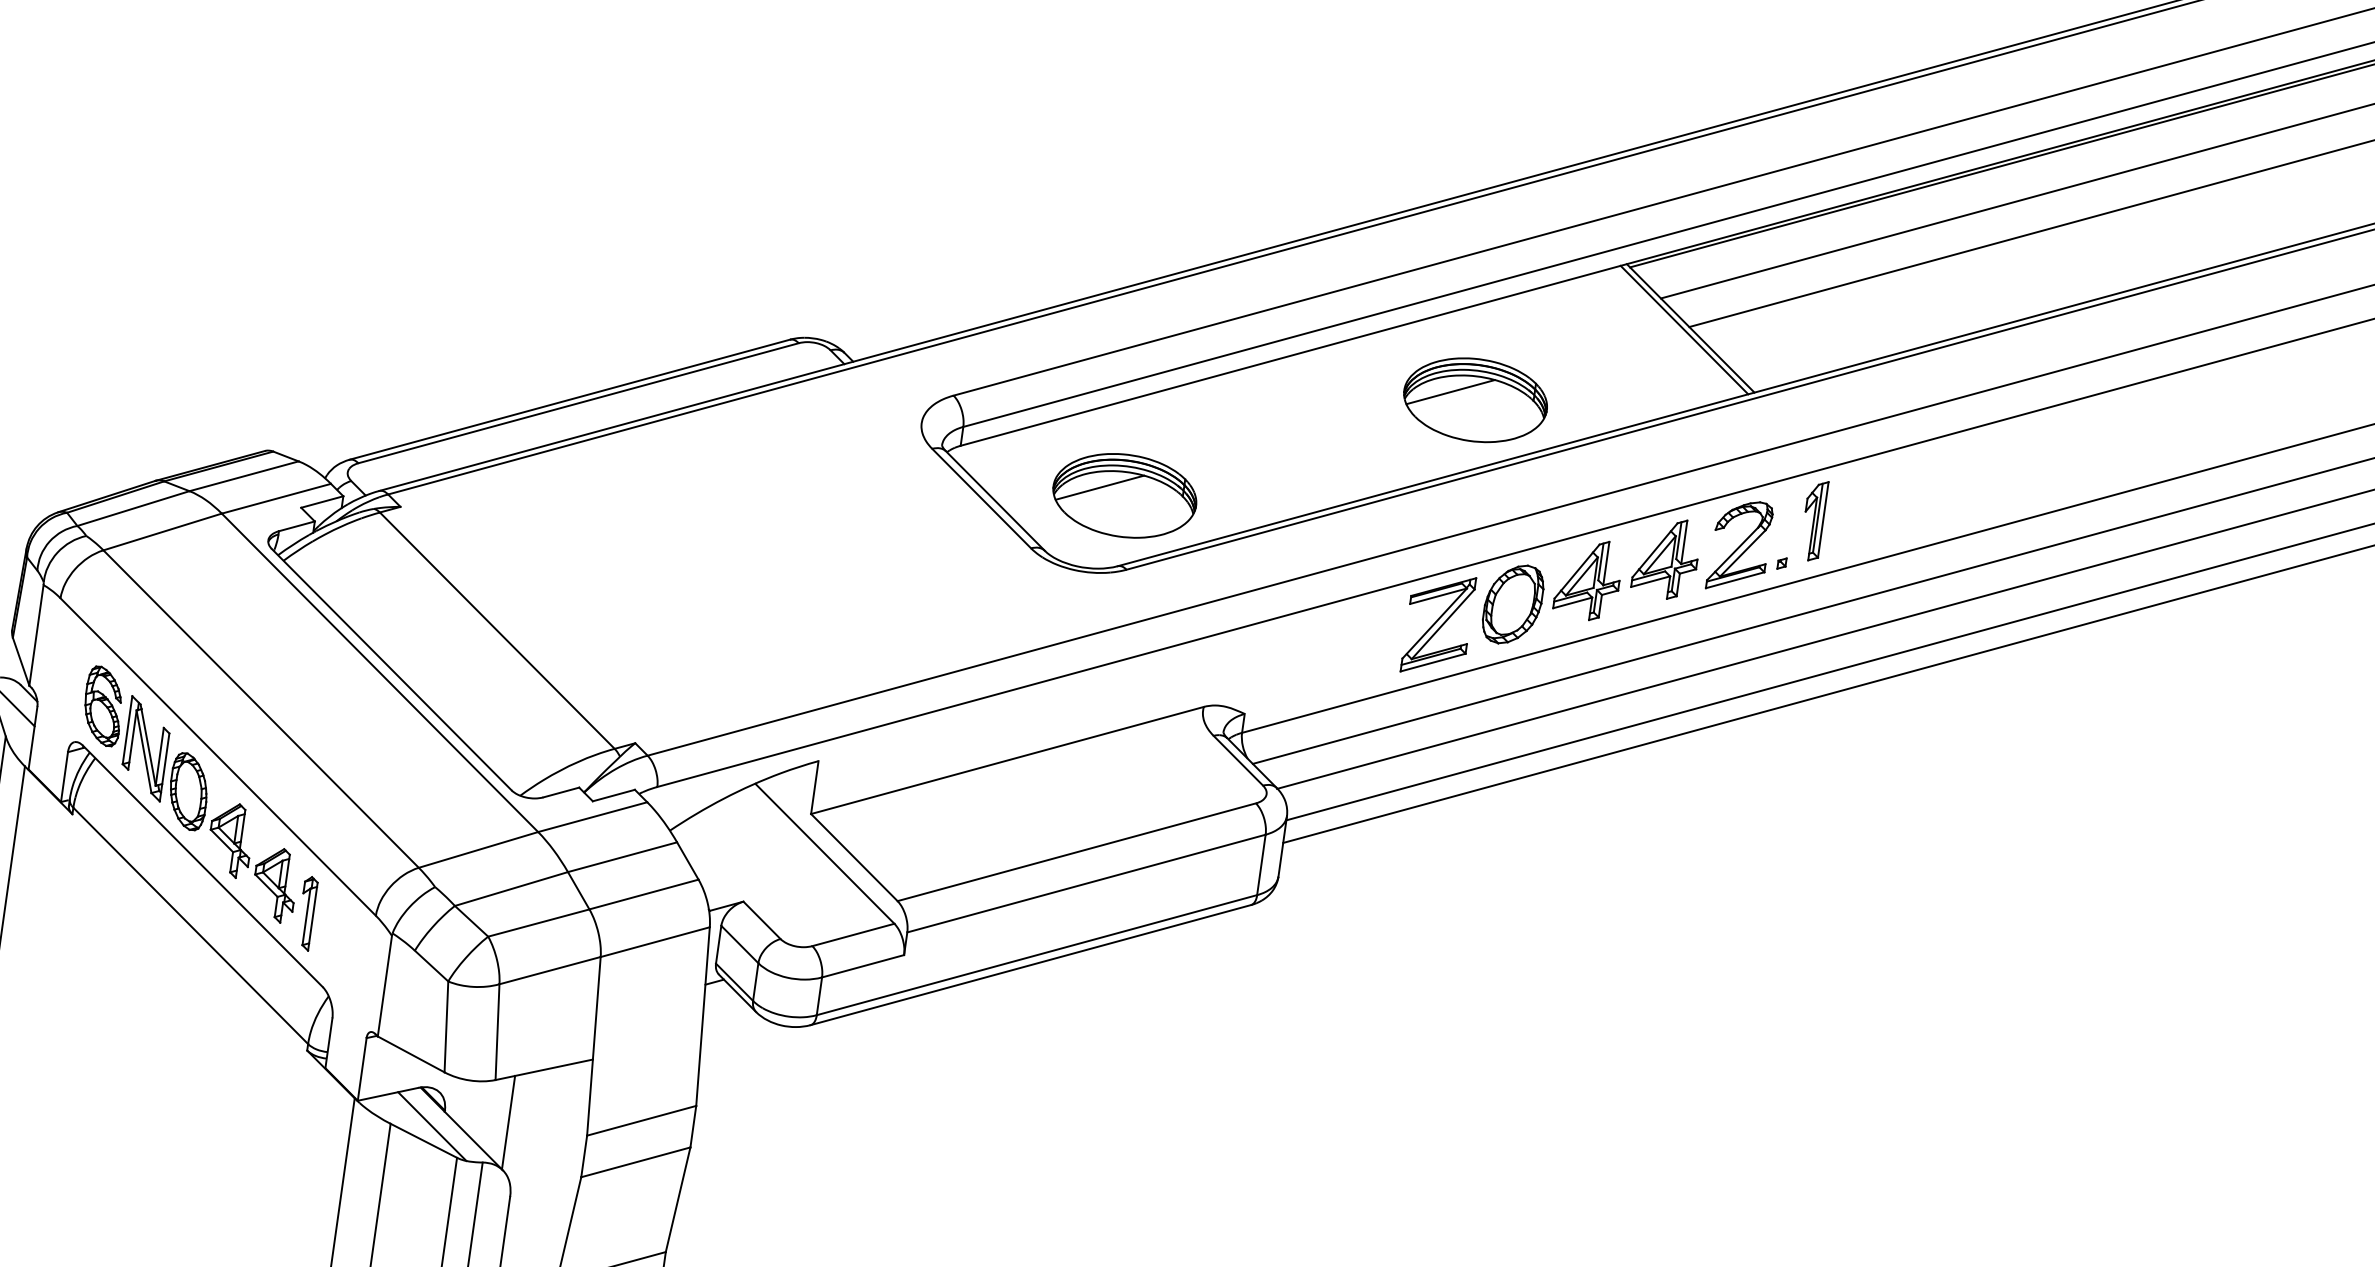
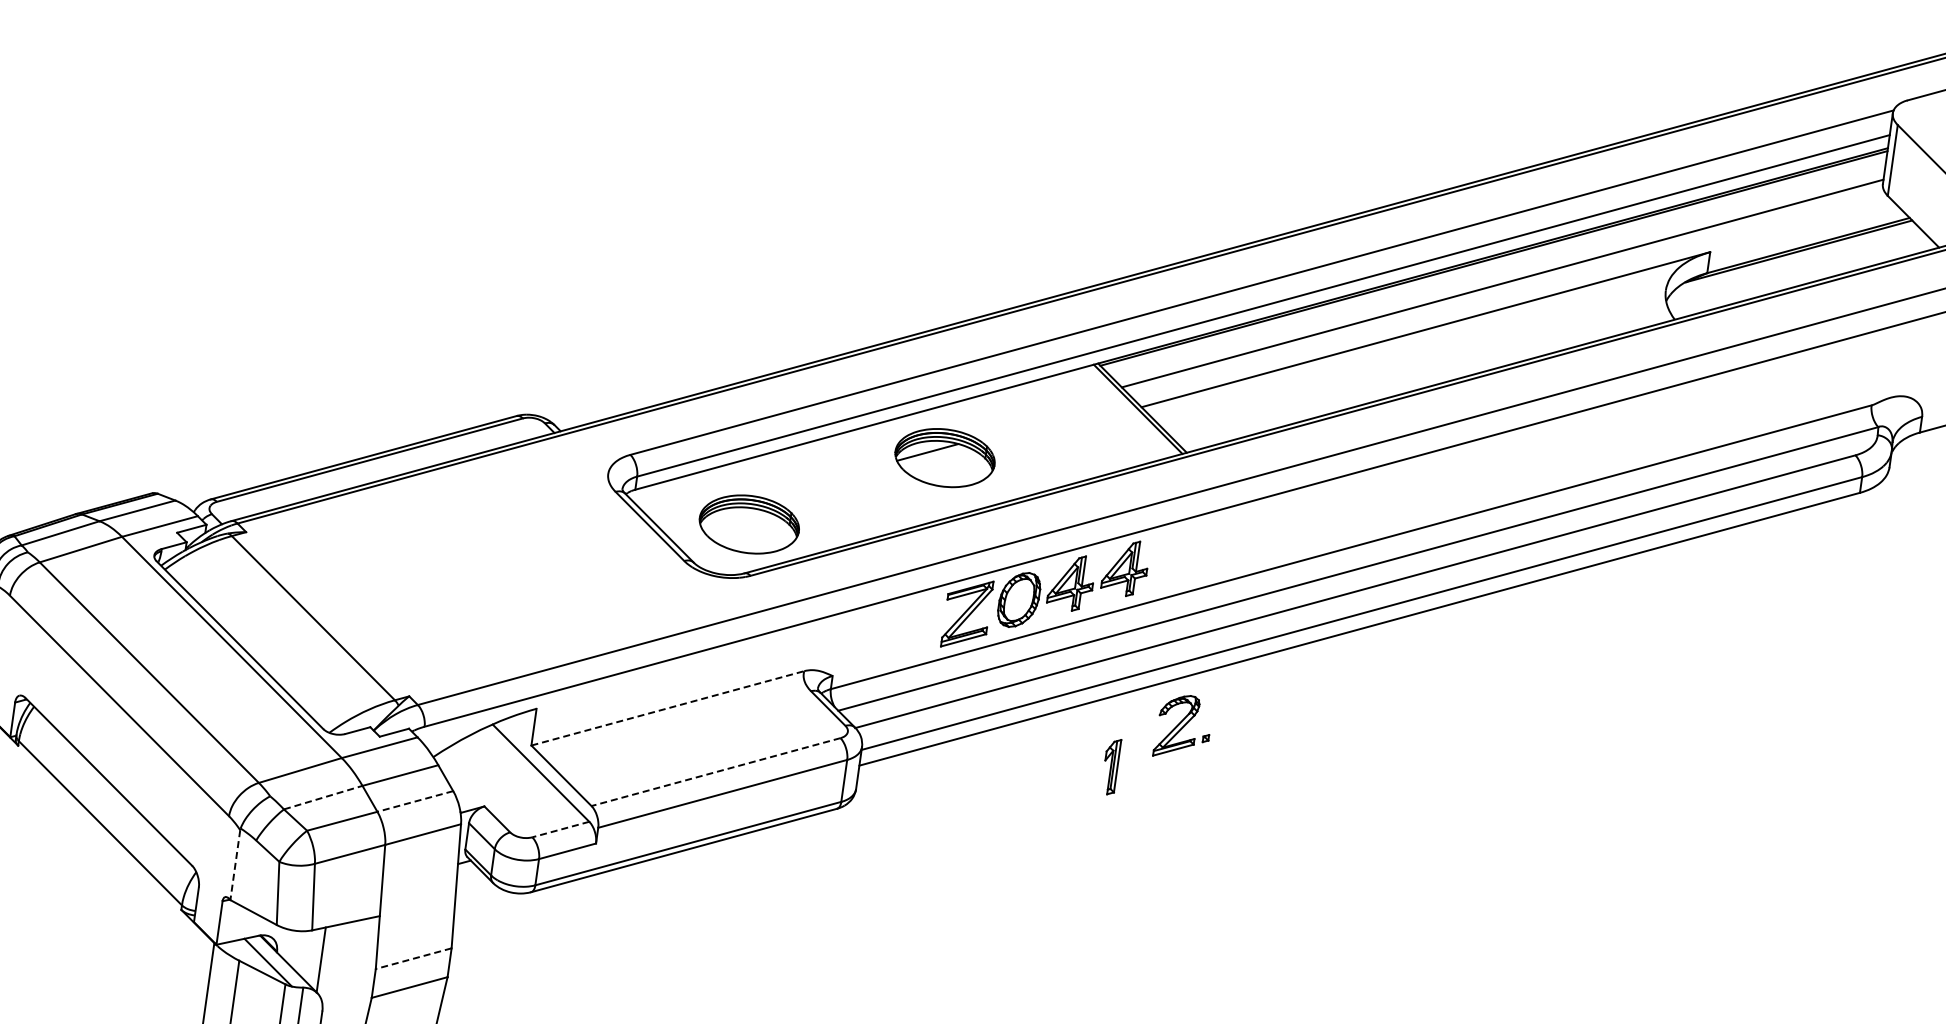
part: (1474, 400) -> (944, 458), moved
line: (1099, 487) -> (731, 518), removed
part: (1817, 521) -> (1113, 767), moved
part: (1746, 544) -> (1181, 725), moved
line: (1008, 760) -> (668, 708), solid -> dashed
part: (200, 808) -> (107, 741), removed
line: (1076, 852) -> (715, 772), solid -> dashed
line: (511, 888) -> (323, 797), solid -> dashed
line: (642, 894) -> (414, 801), solid -> dashed
line: (852, 934) -> (560, 829), solid -> dashed
line: (385, 986) -> (235, 865), solid -> dashed
line: (641, 1120) -> (413, 958), solid -> dashed

